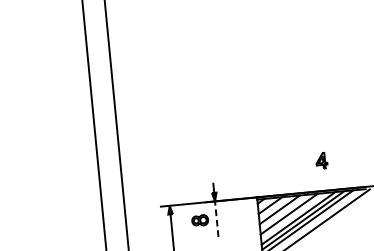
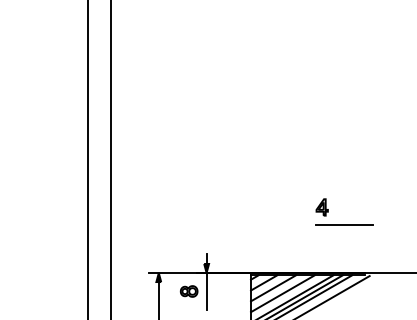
line: (341, 143) -> (344, 225), added
part: (321, 161) -> (321, 207), moved
line: (216, 218) -> (206, 291), dashed -> solid

